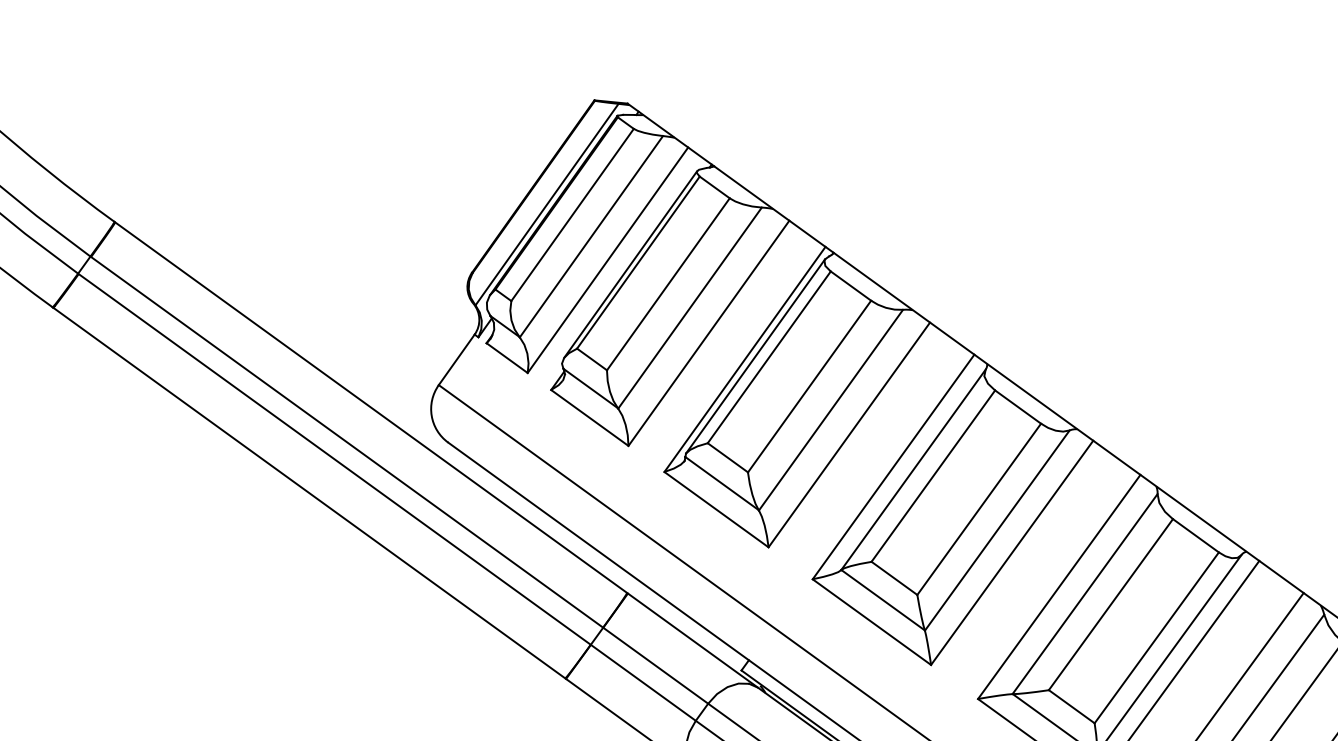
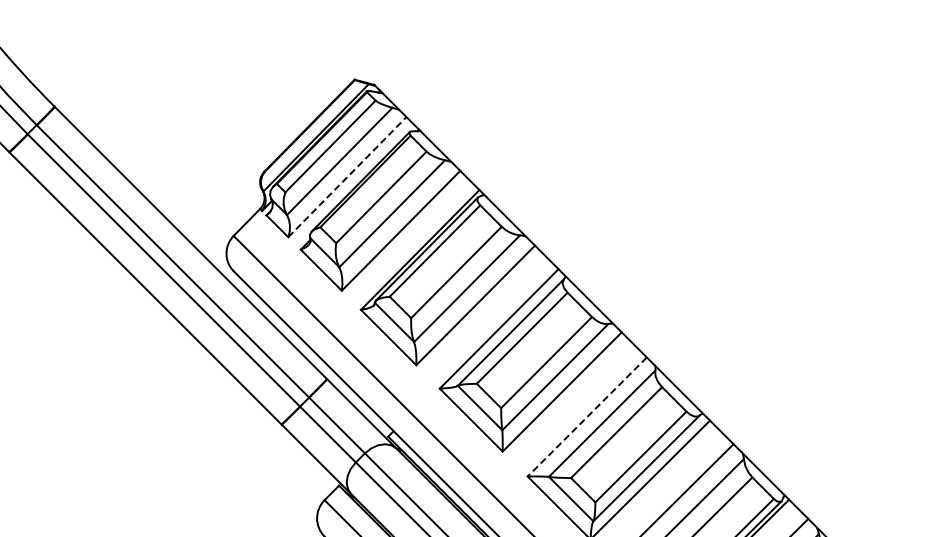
line: (607, 259) -> (347, 176), solid -> dashed
line: (1058, 587) -> (586, 417), solid -> dashed

